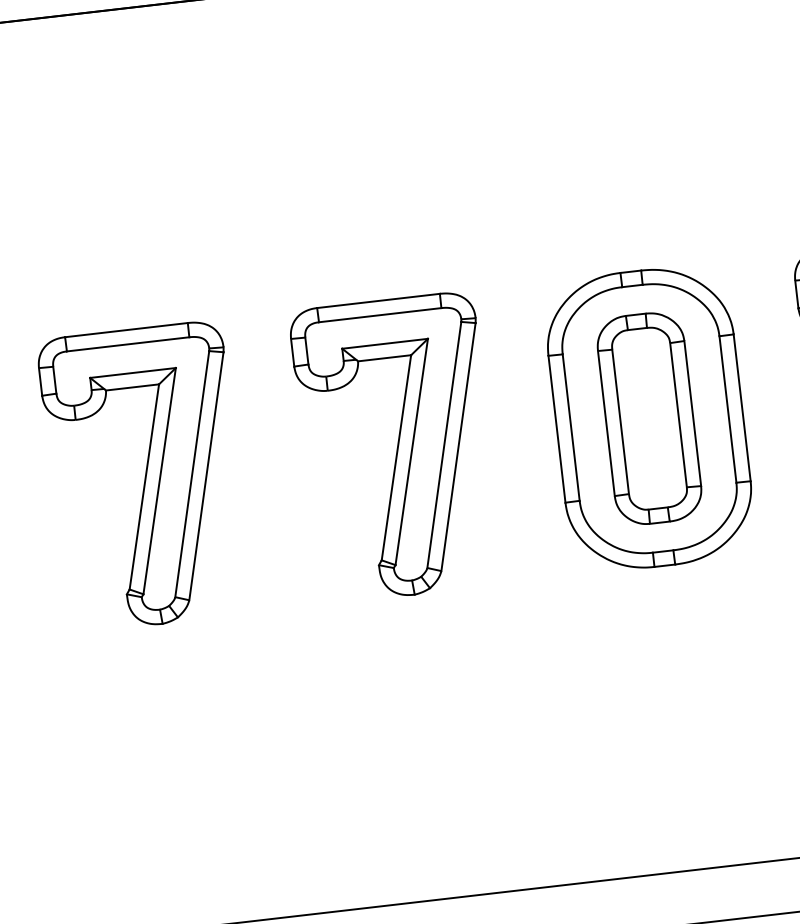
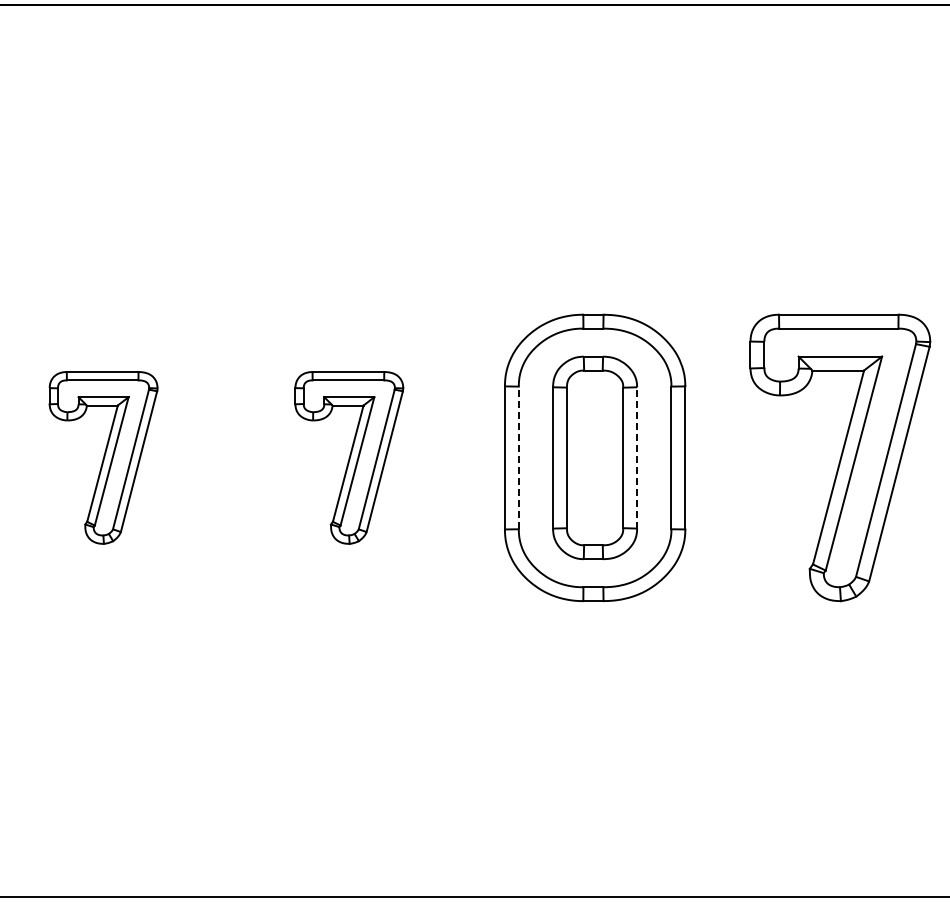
line: (693, 413) -> (637, 457), solid -> dashed
line: (570, 427) -> (518, 457), solid -> dashed
part: (397, 447) -> (349, 457), size x0.6
part: (144, 476) -> (103, 457), size x0.6

